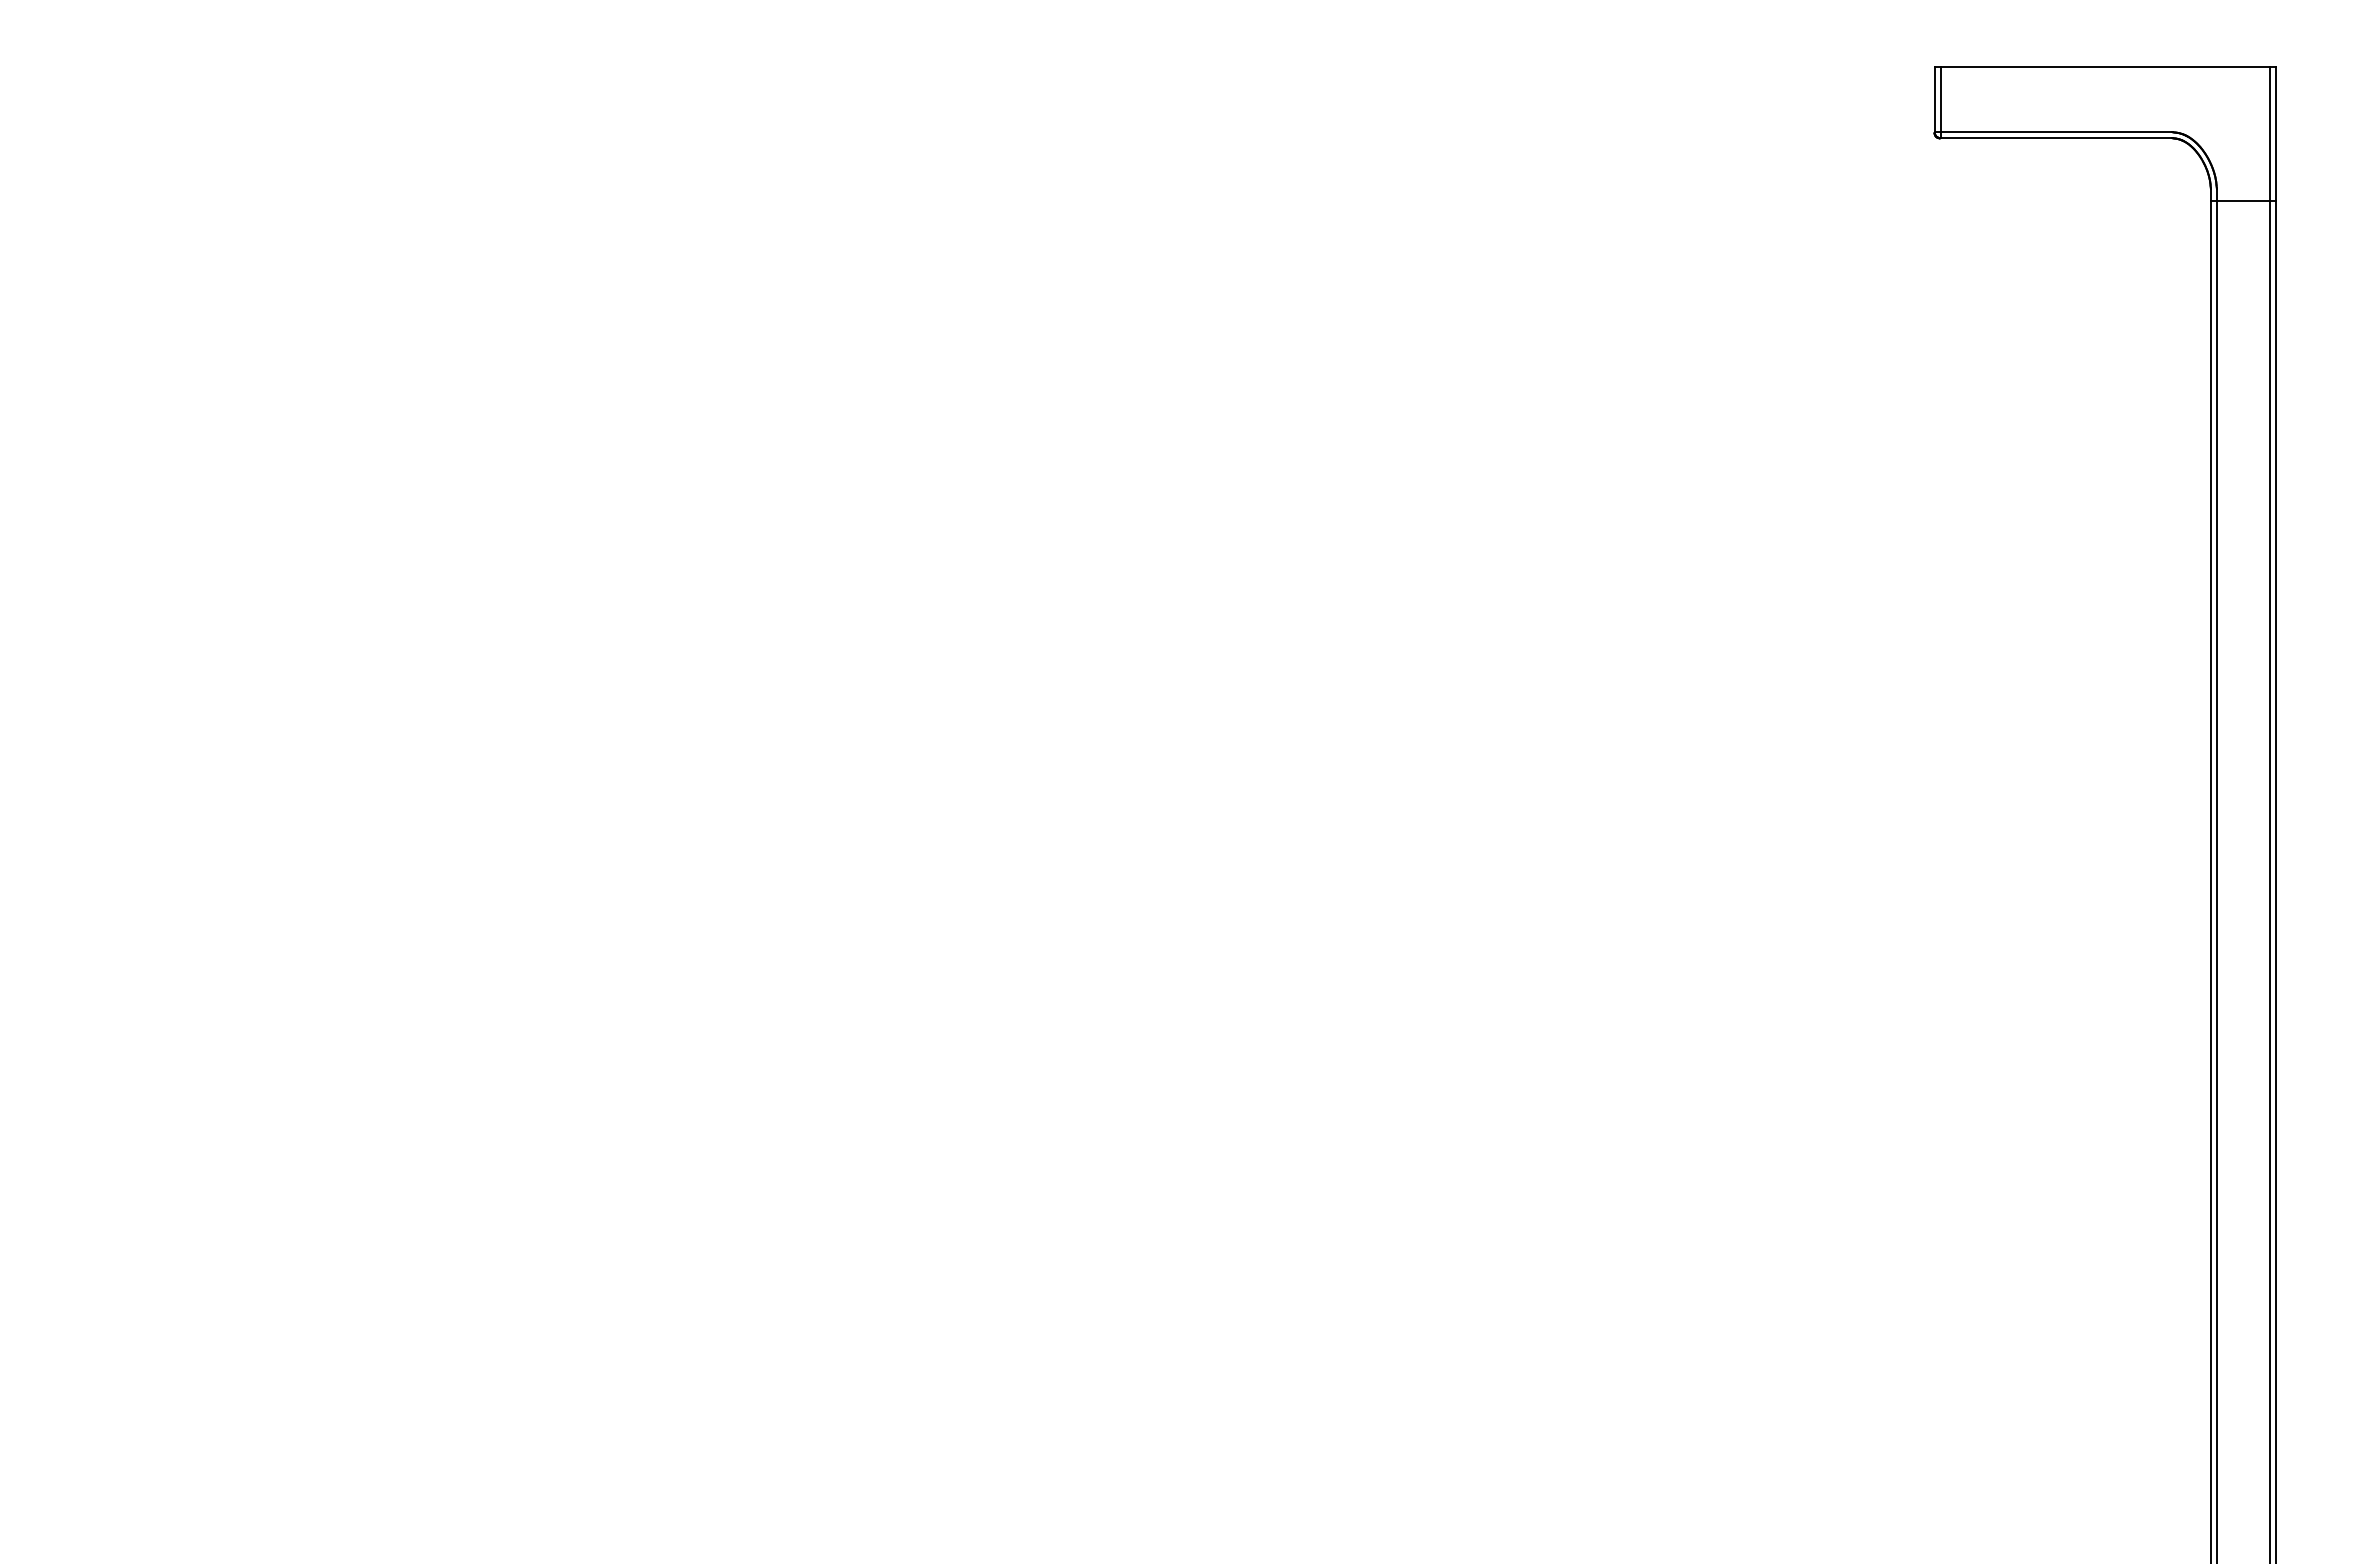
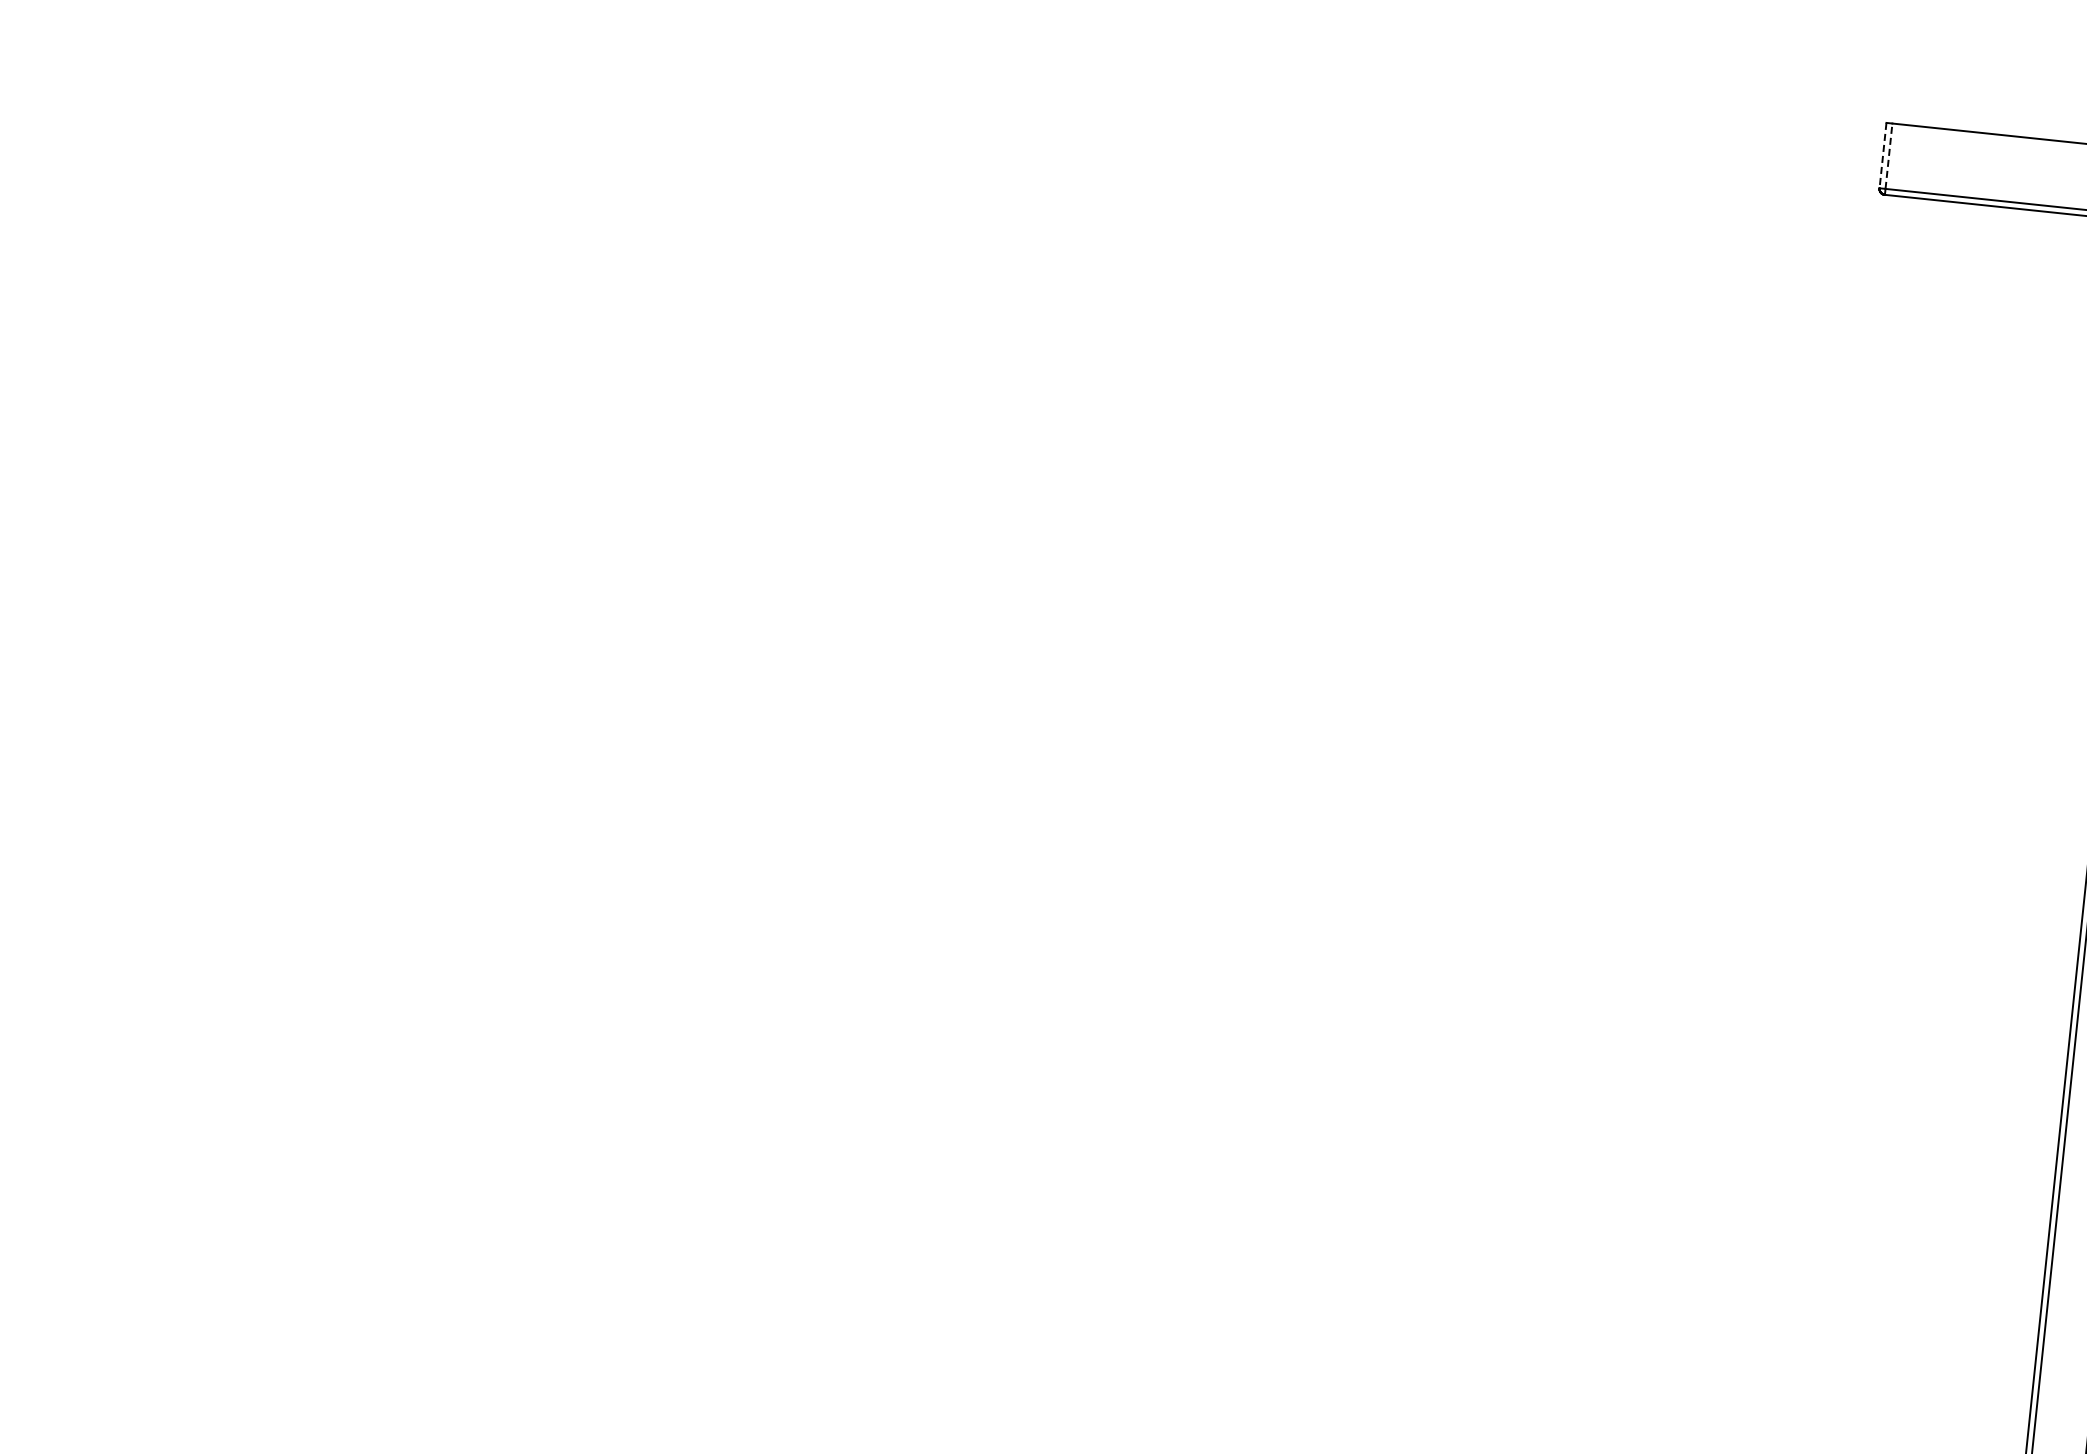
line: (1934, 99) -> (1882, 155), solid -> dashed
line: (1940, 99) -> (1888, 155), solid -> dashed

